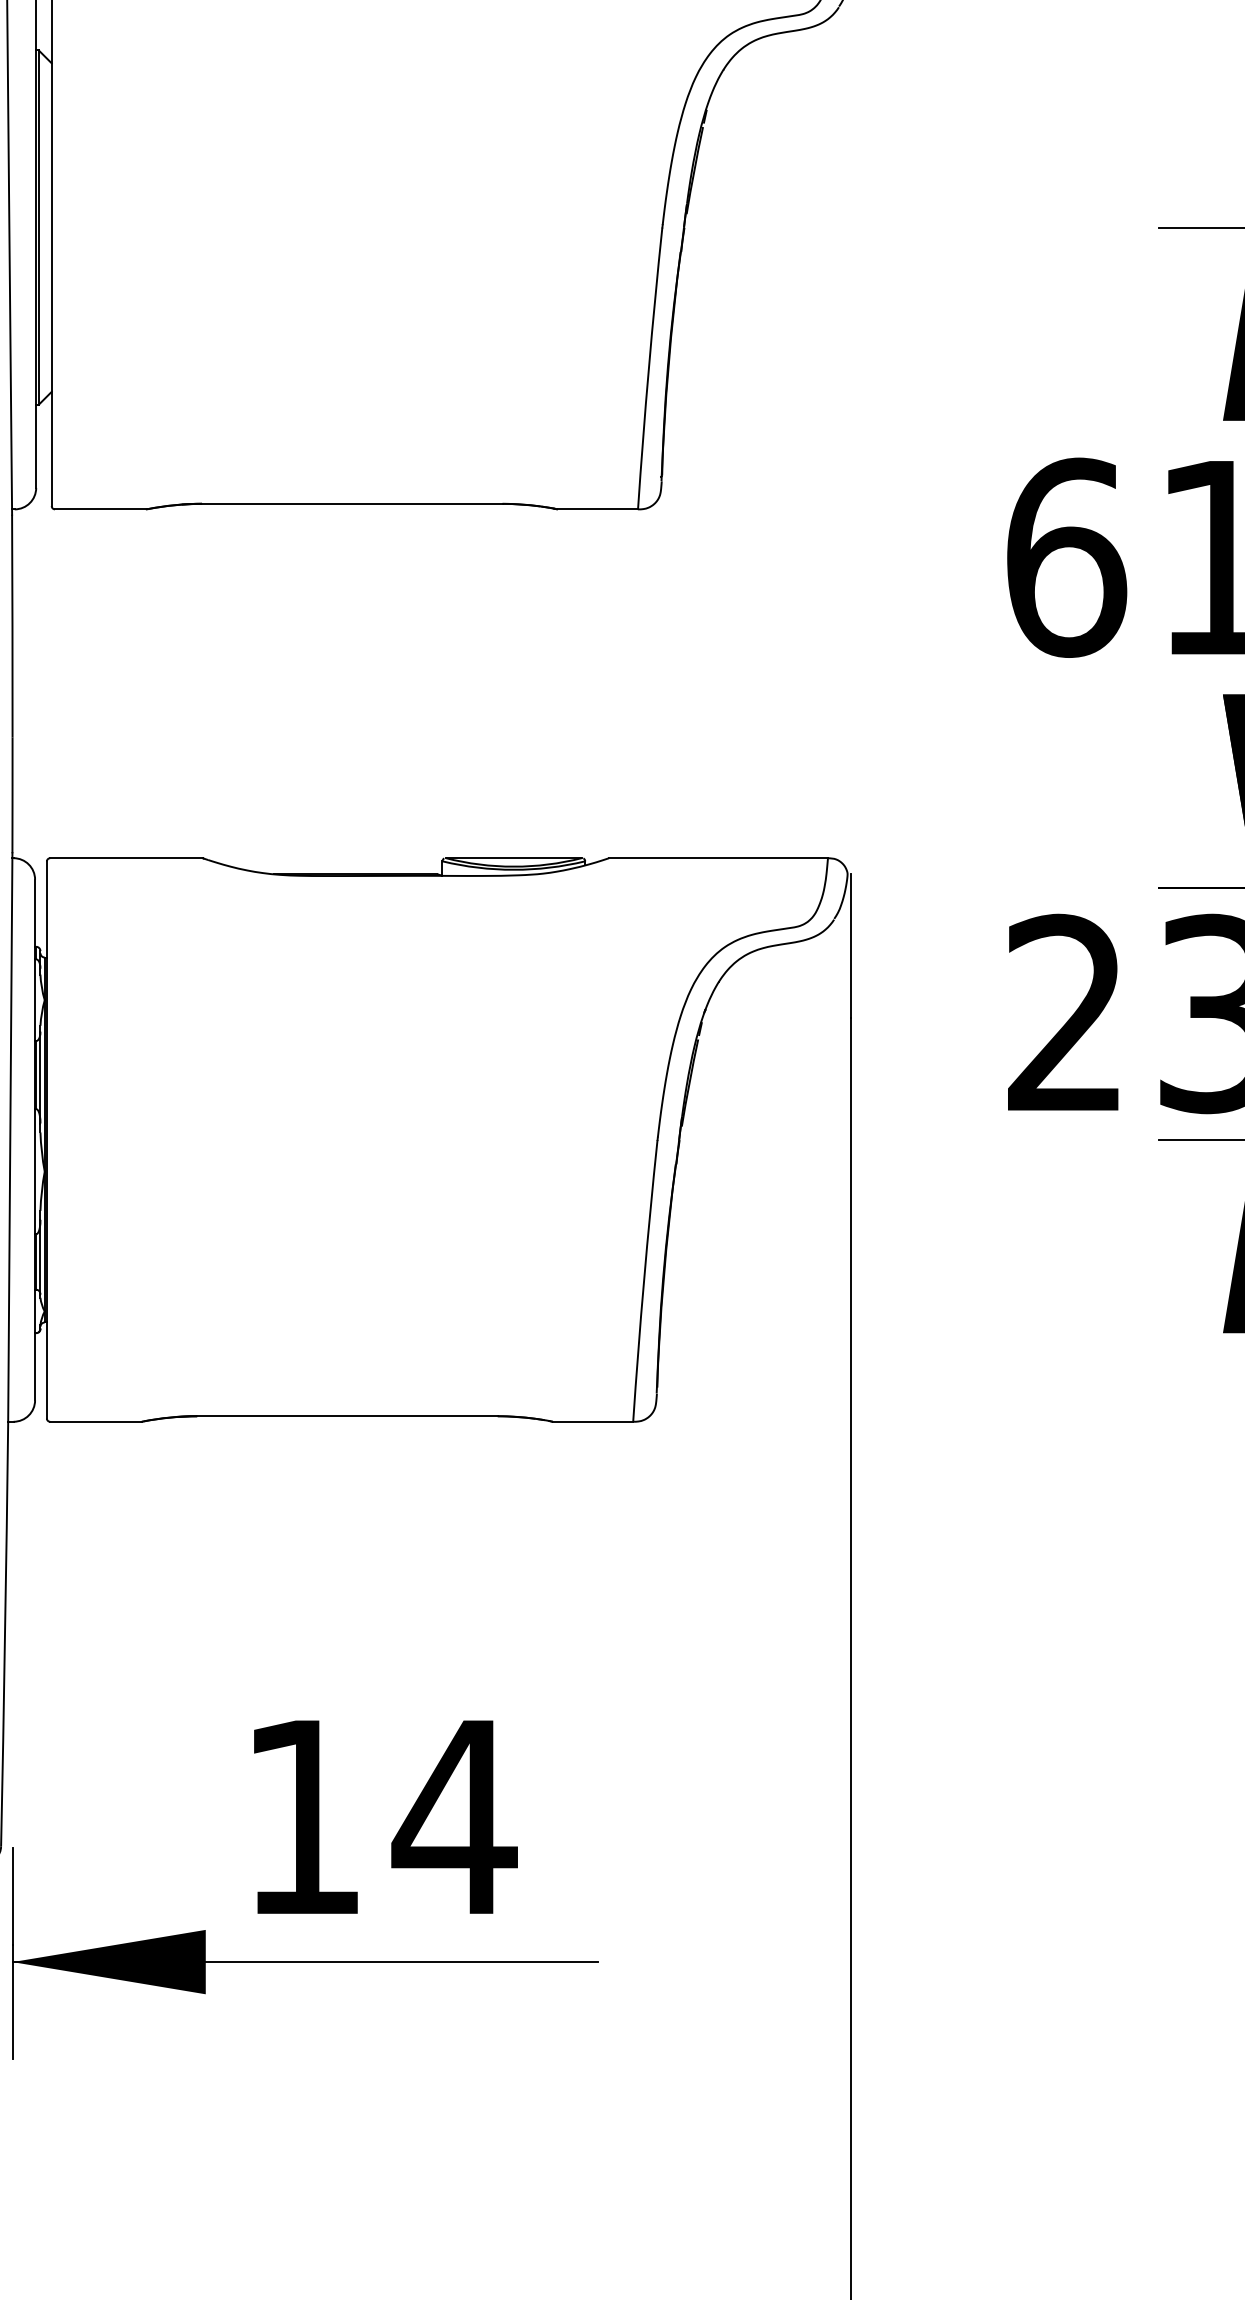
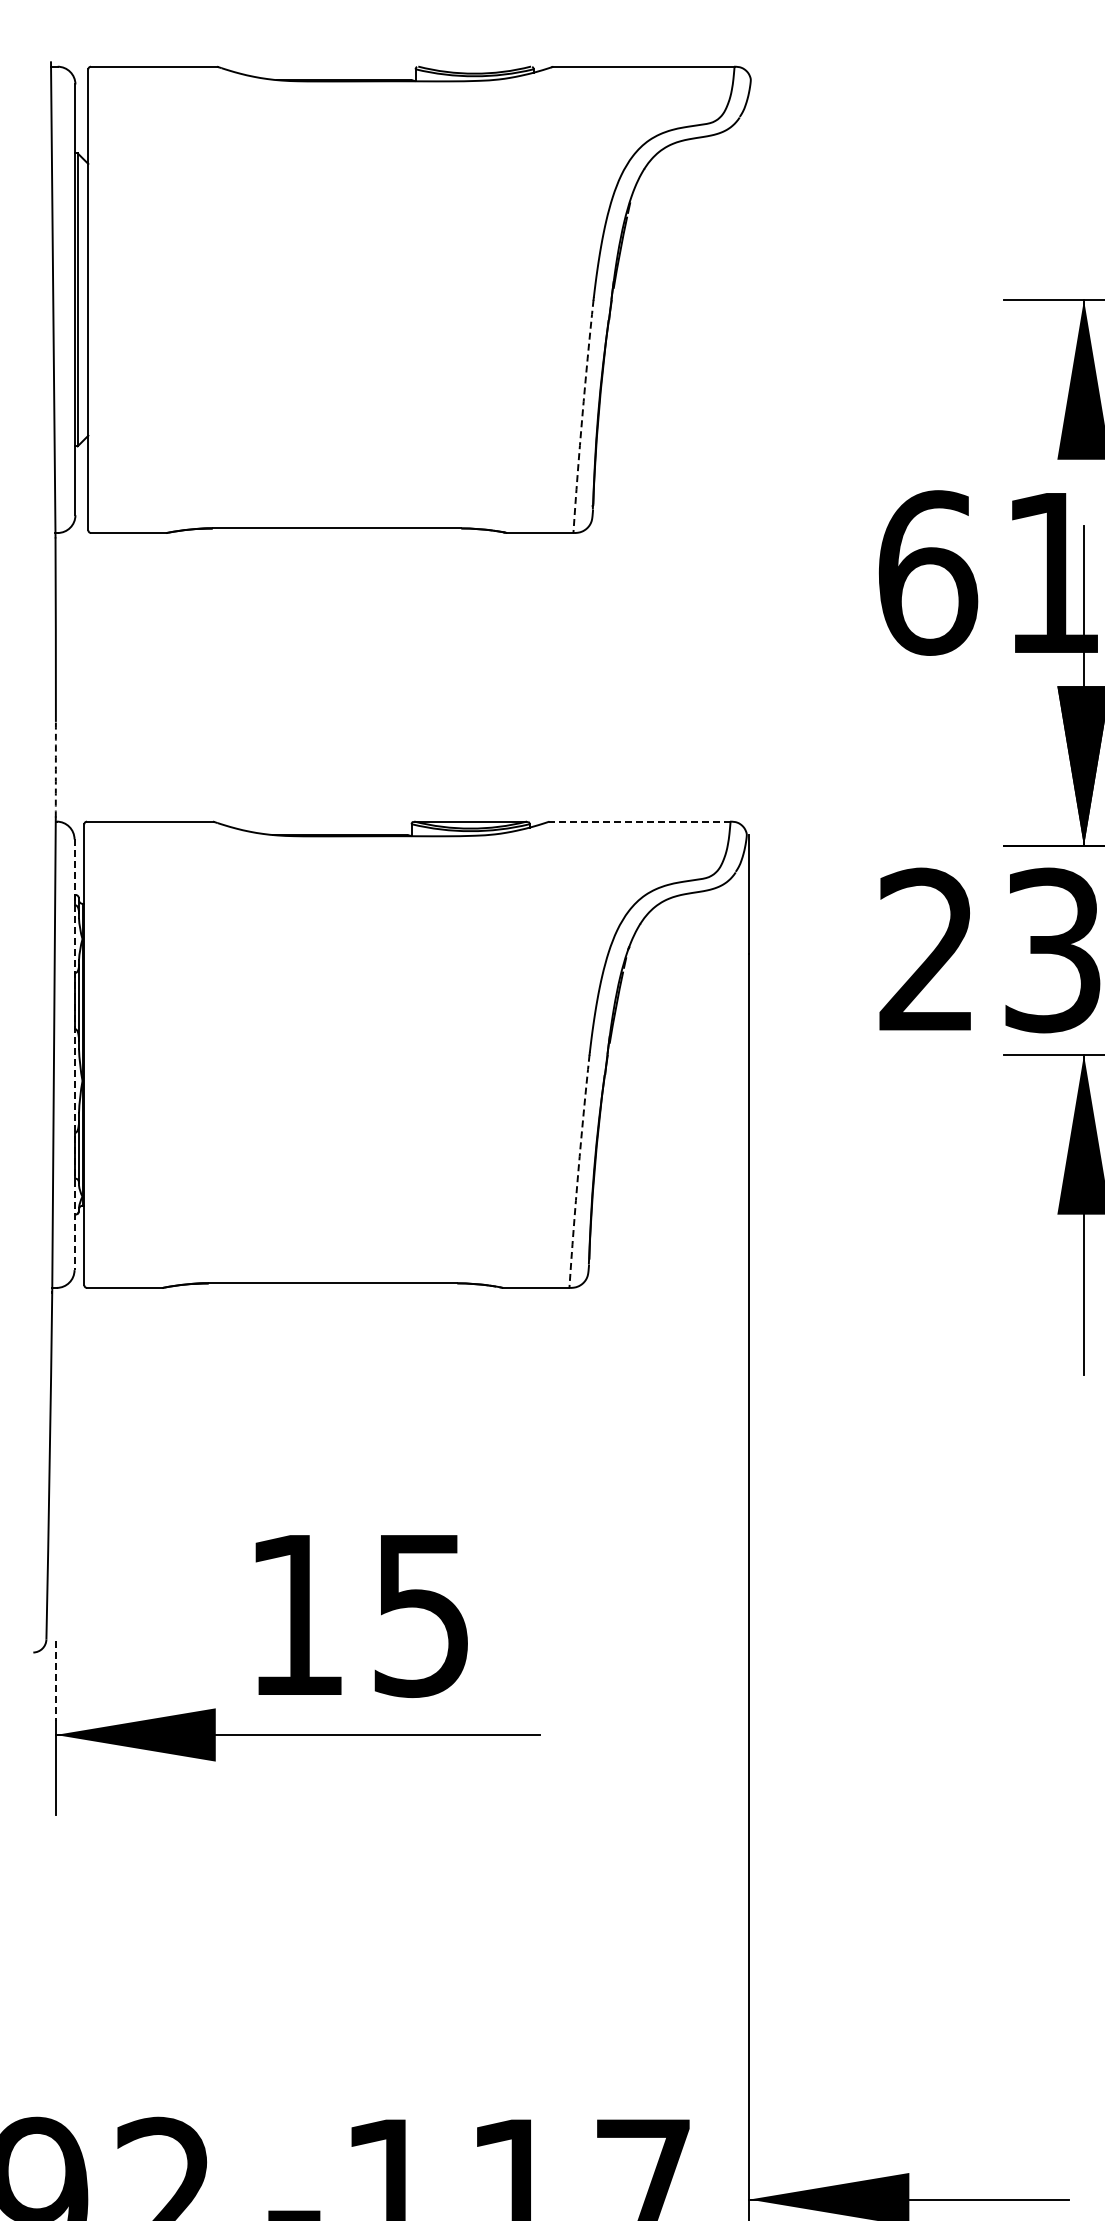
arc: (649, 368) -> (582, 416), solid -> dashed
arc: (12, 795) -> (55, 769), solid -> dashed
line: (719, 858) -> (640, 821), solid -> dashed
line: (35, 1140) -> (74, 1055), solid -> dashed
arc: (644, 1281) -> (578, 1171), solid -> dashed
text: (454, 1818) -> (421, 1616), 14 -> 15
line: (12, 1896) -> (55, 1680), solid -> dashed

